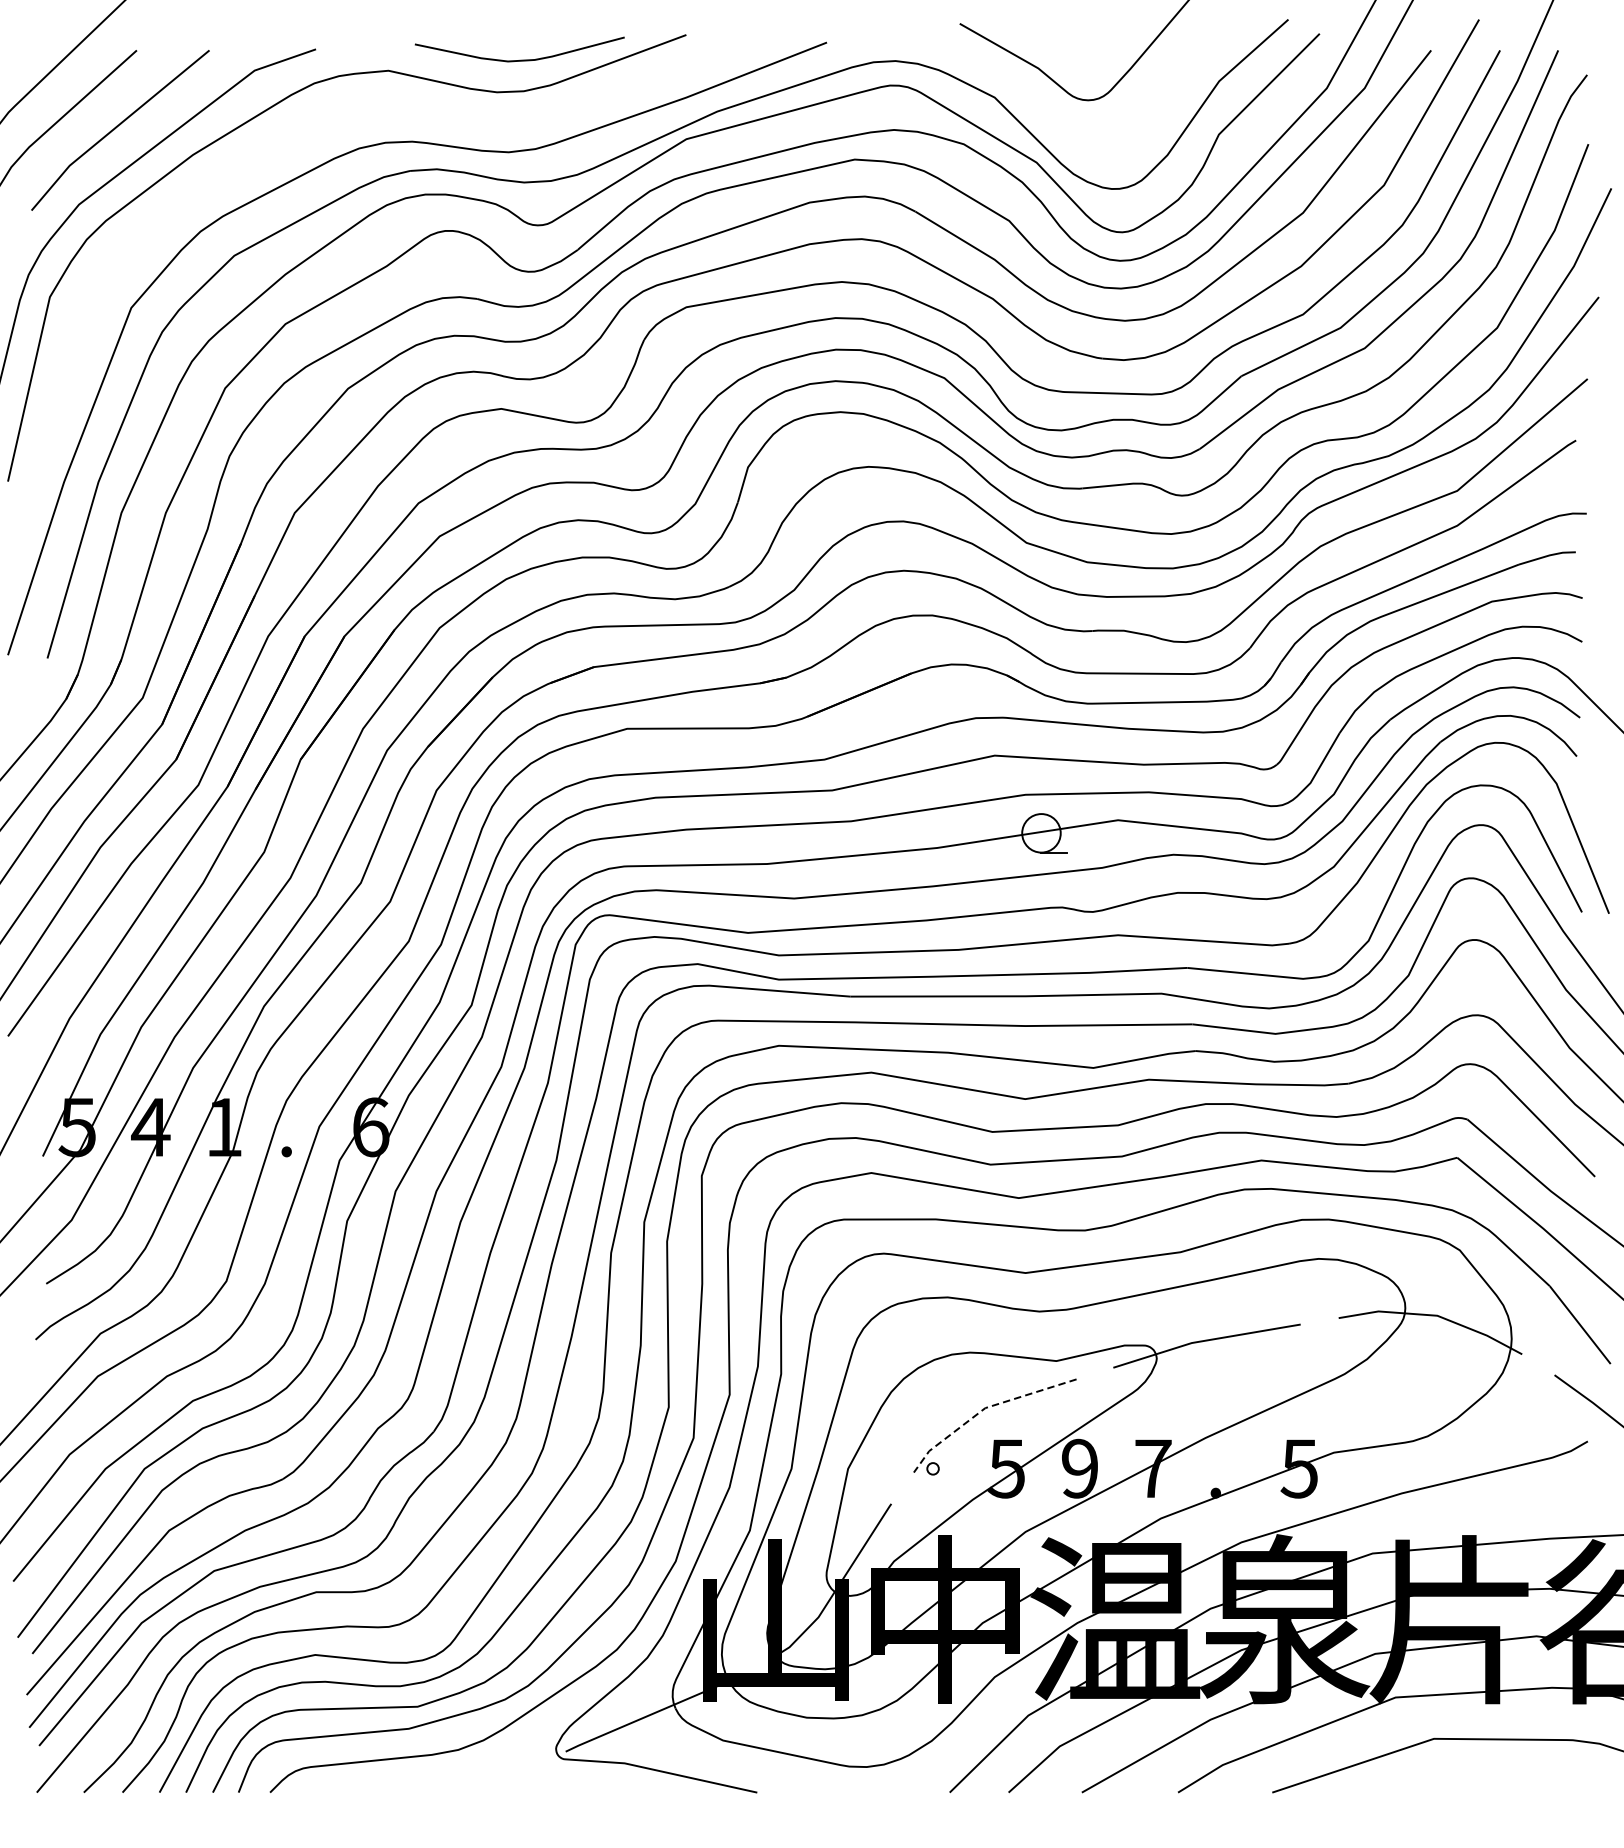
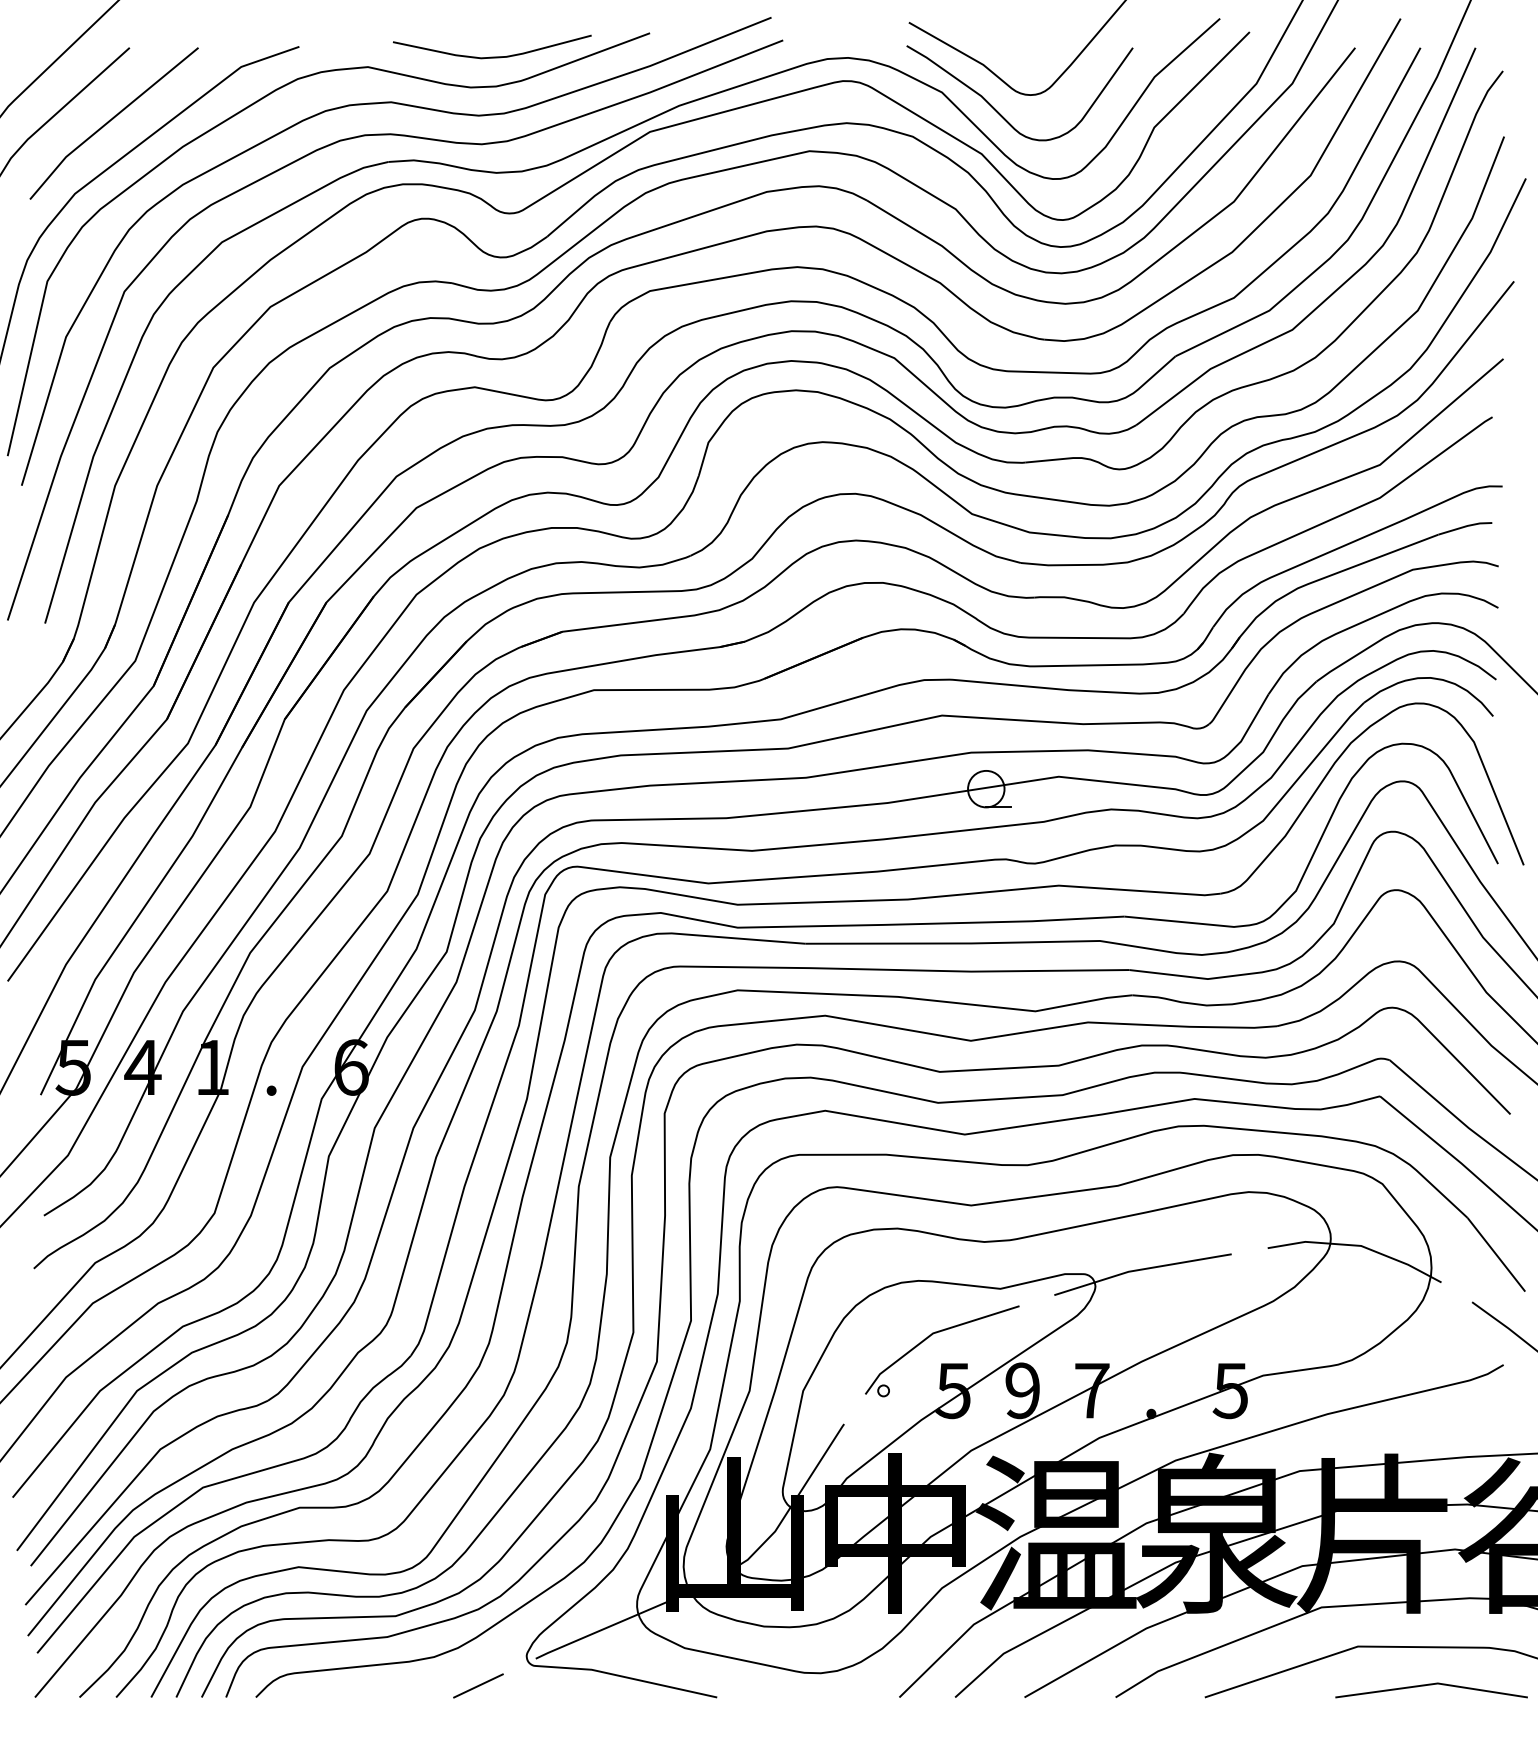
curve: (448, 115) -> (424, 109), added
curve: (1055, 118) -> (999, 112), added
line: (984, 1409) -> (932, 1334), dashed -> solid
line: (505, 1779) -> (478, 1685), added
line: (1511, 1779) -> (1431, 1685), added

